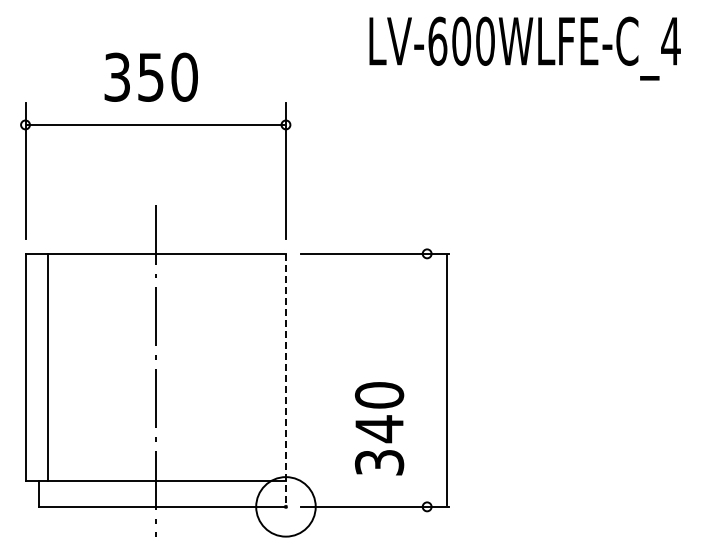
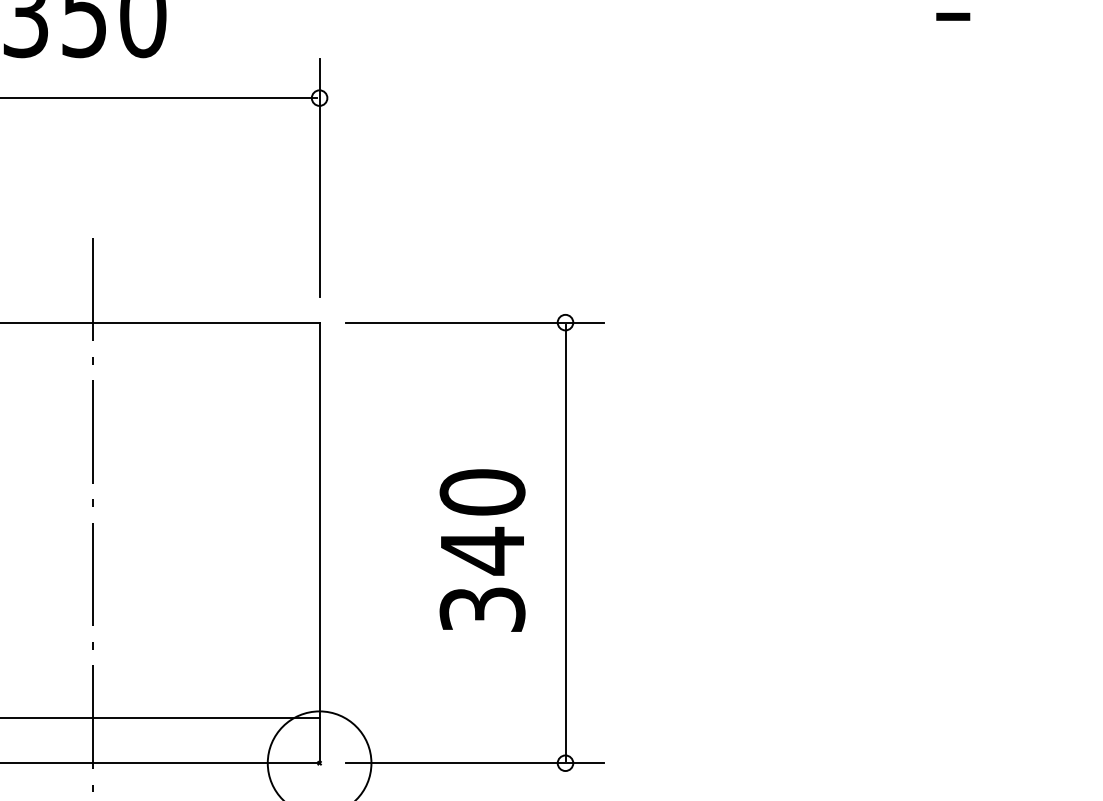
line: (285, 380) -> (318, 543), dashed -> solid
line: (447, 380) -> (566, 543), moved
text: (379, 428) -> (482, 550), moved

